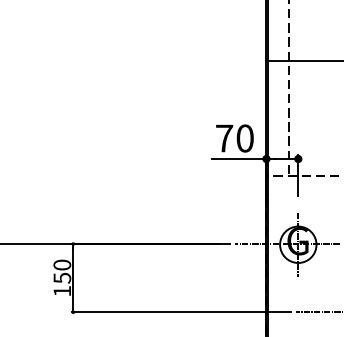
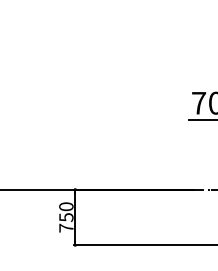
text: (61, 290) -> (65, 227), 150 -> 750

